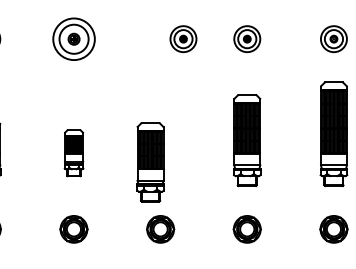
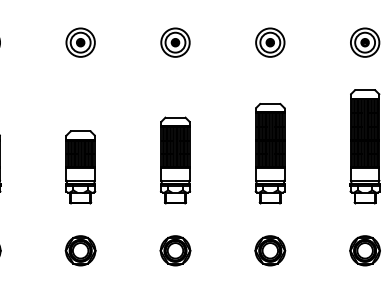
part: (73, 38) -> (80, 42), size x0.62
part: (183, 38) -> (175, 42), moved
part: (73, 153) -> (80, 167), size x1.43
part: (150, 162) -> (175, 160), moved

